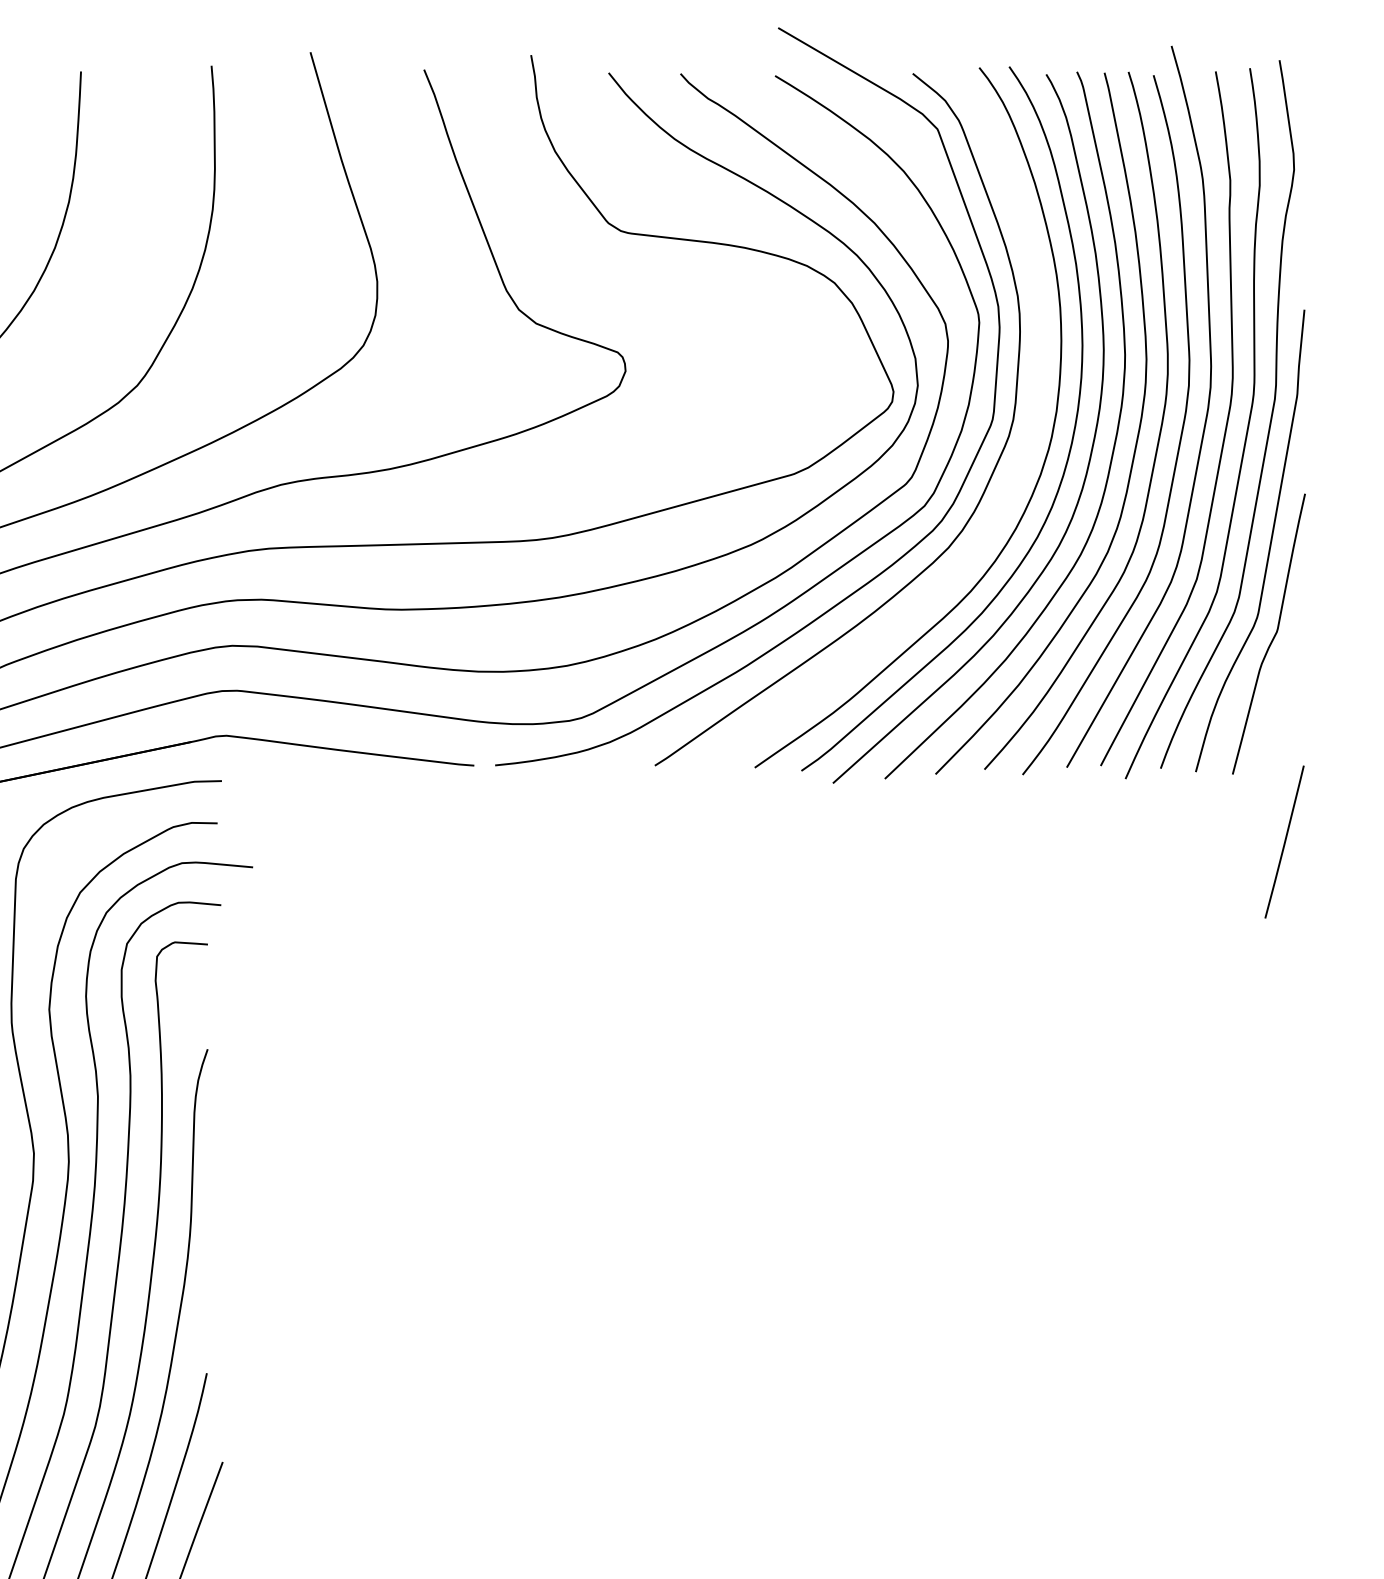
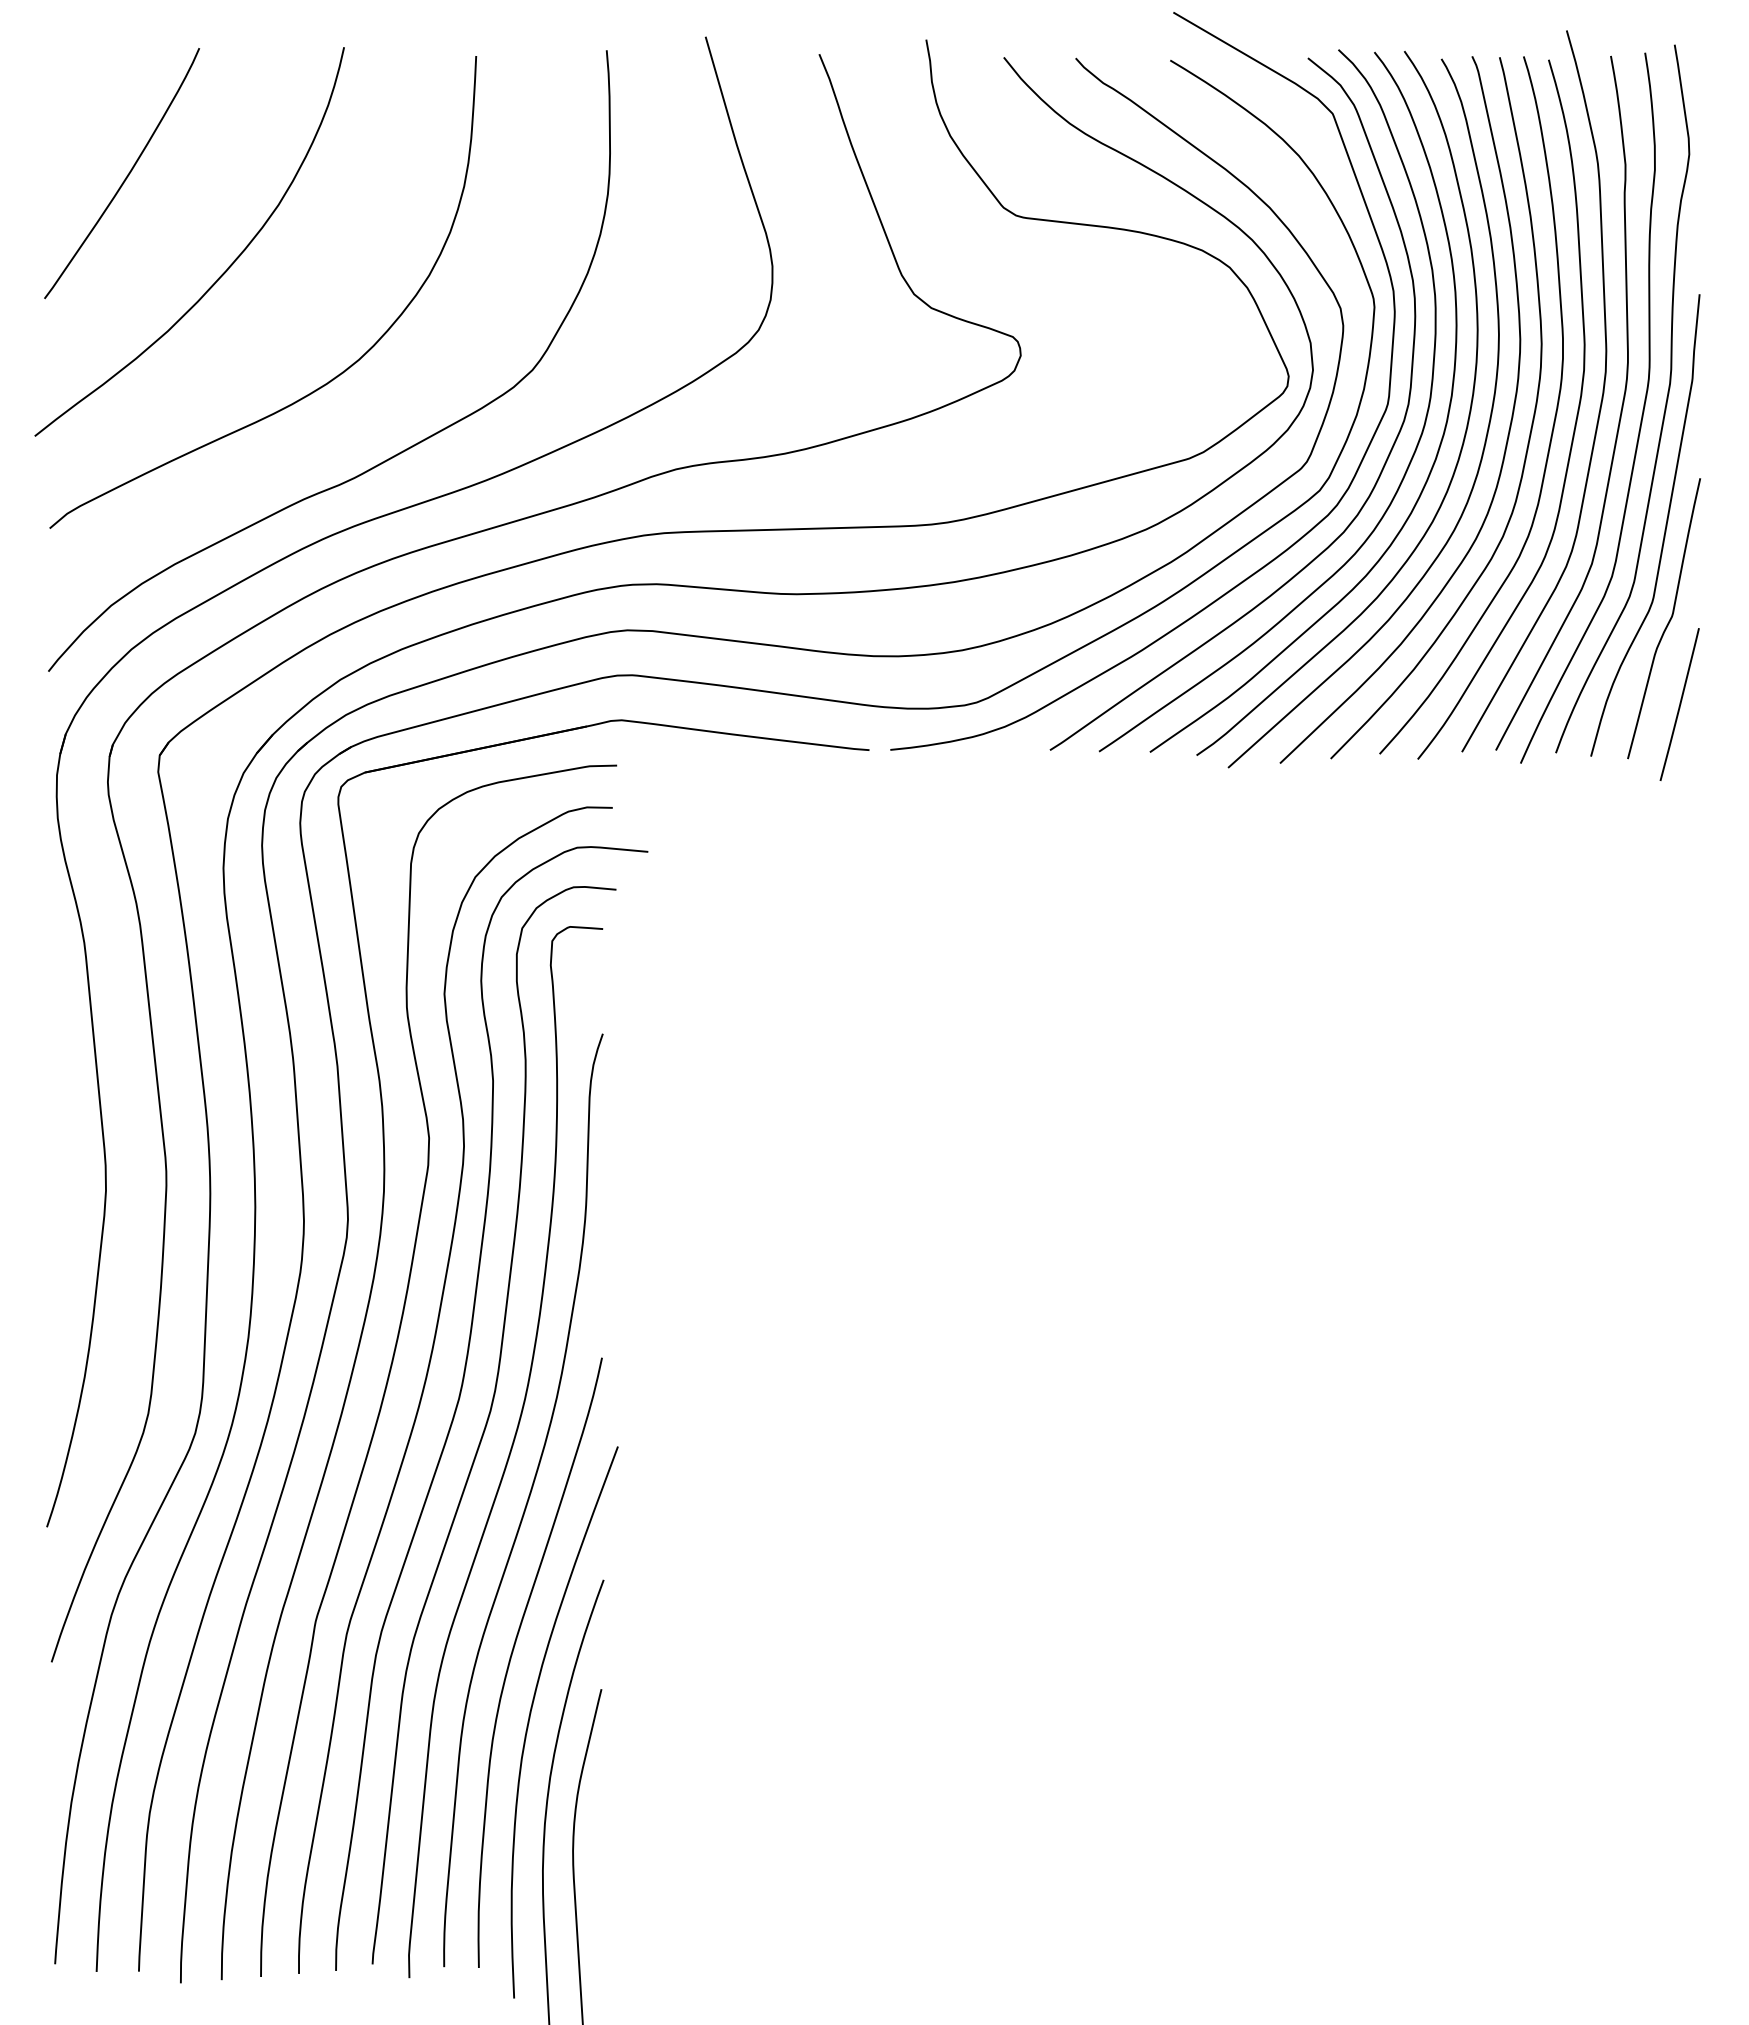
curve: (1013, 478) -> (1408, 463), added
line: (1284, 841) -> (1679, 704), moved

